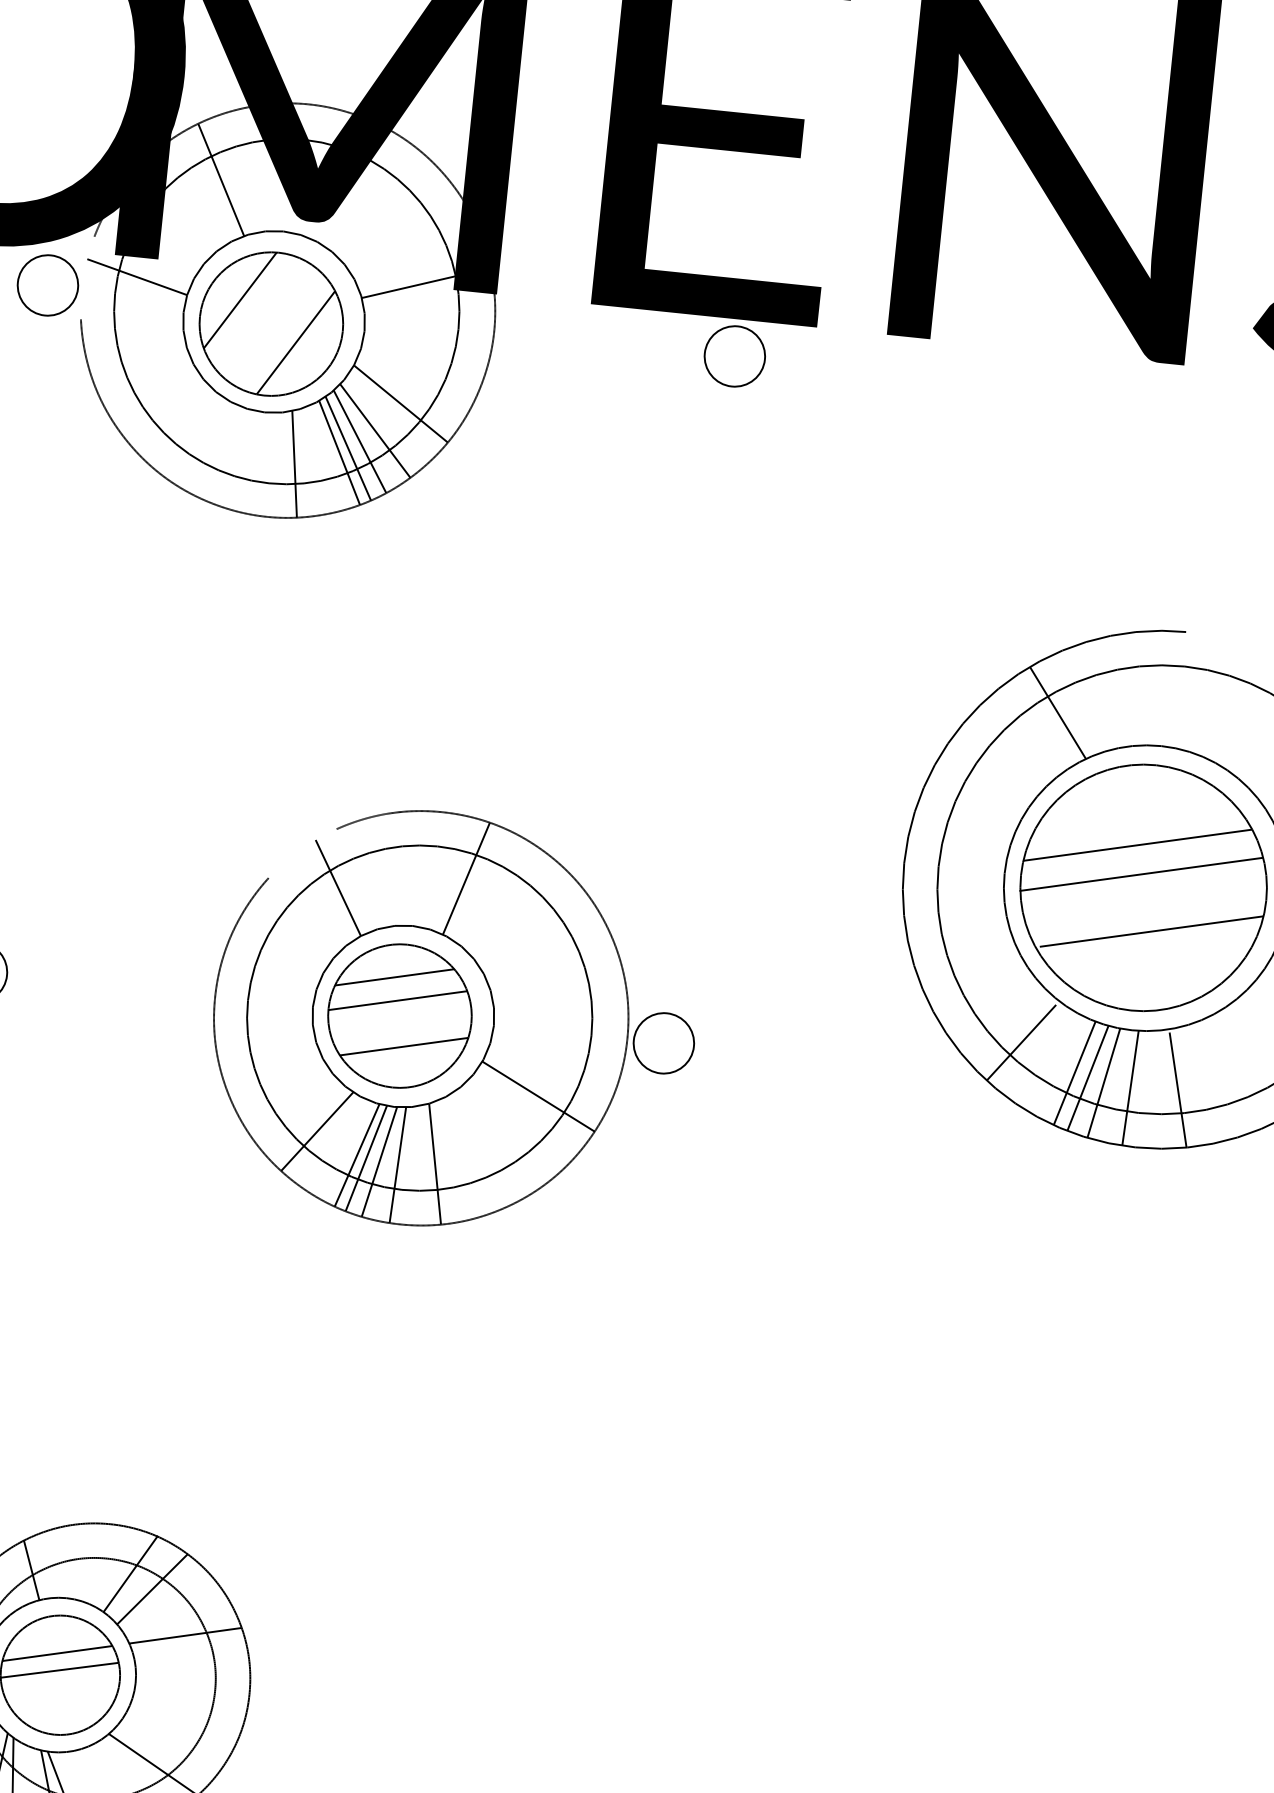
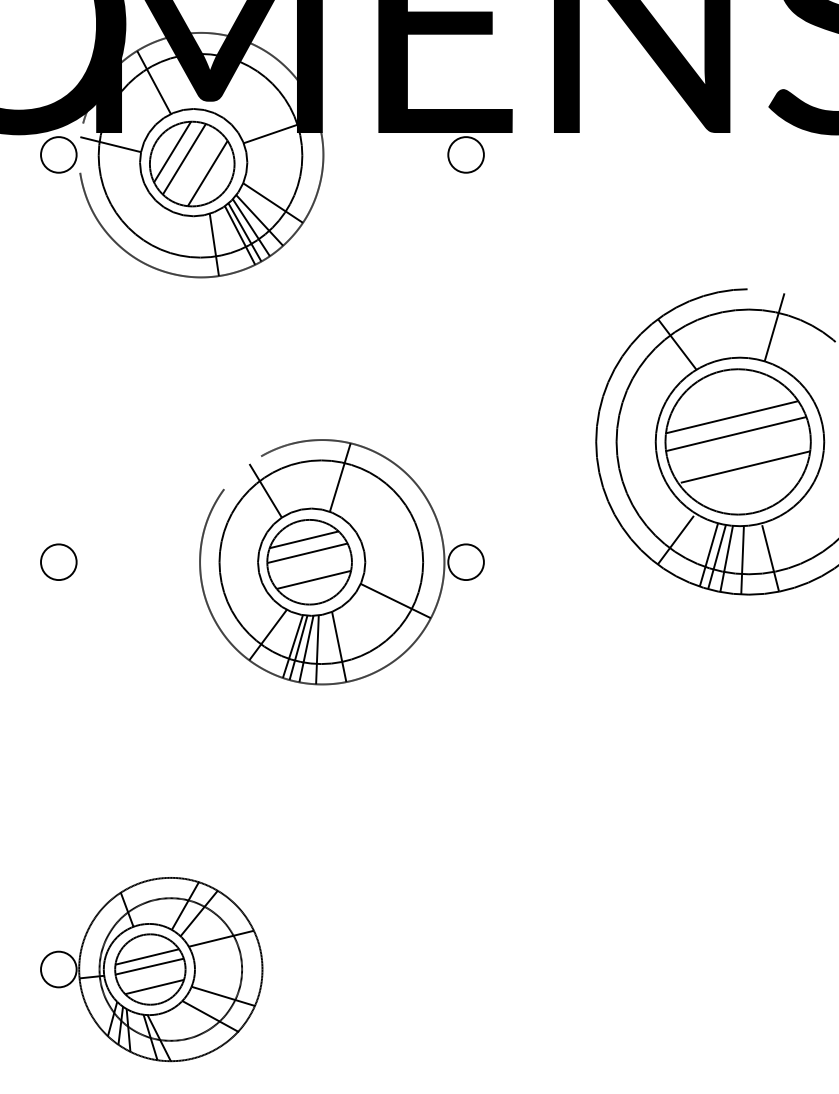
line: (257, 313) -> (183, 158), added
line: (1224, 701) -> (774, 327), added
line: (64, 1704) -> (154, 986), added
line: (177, 1731) -> (222, 995), added

